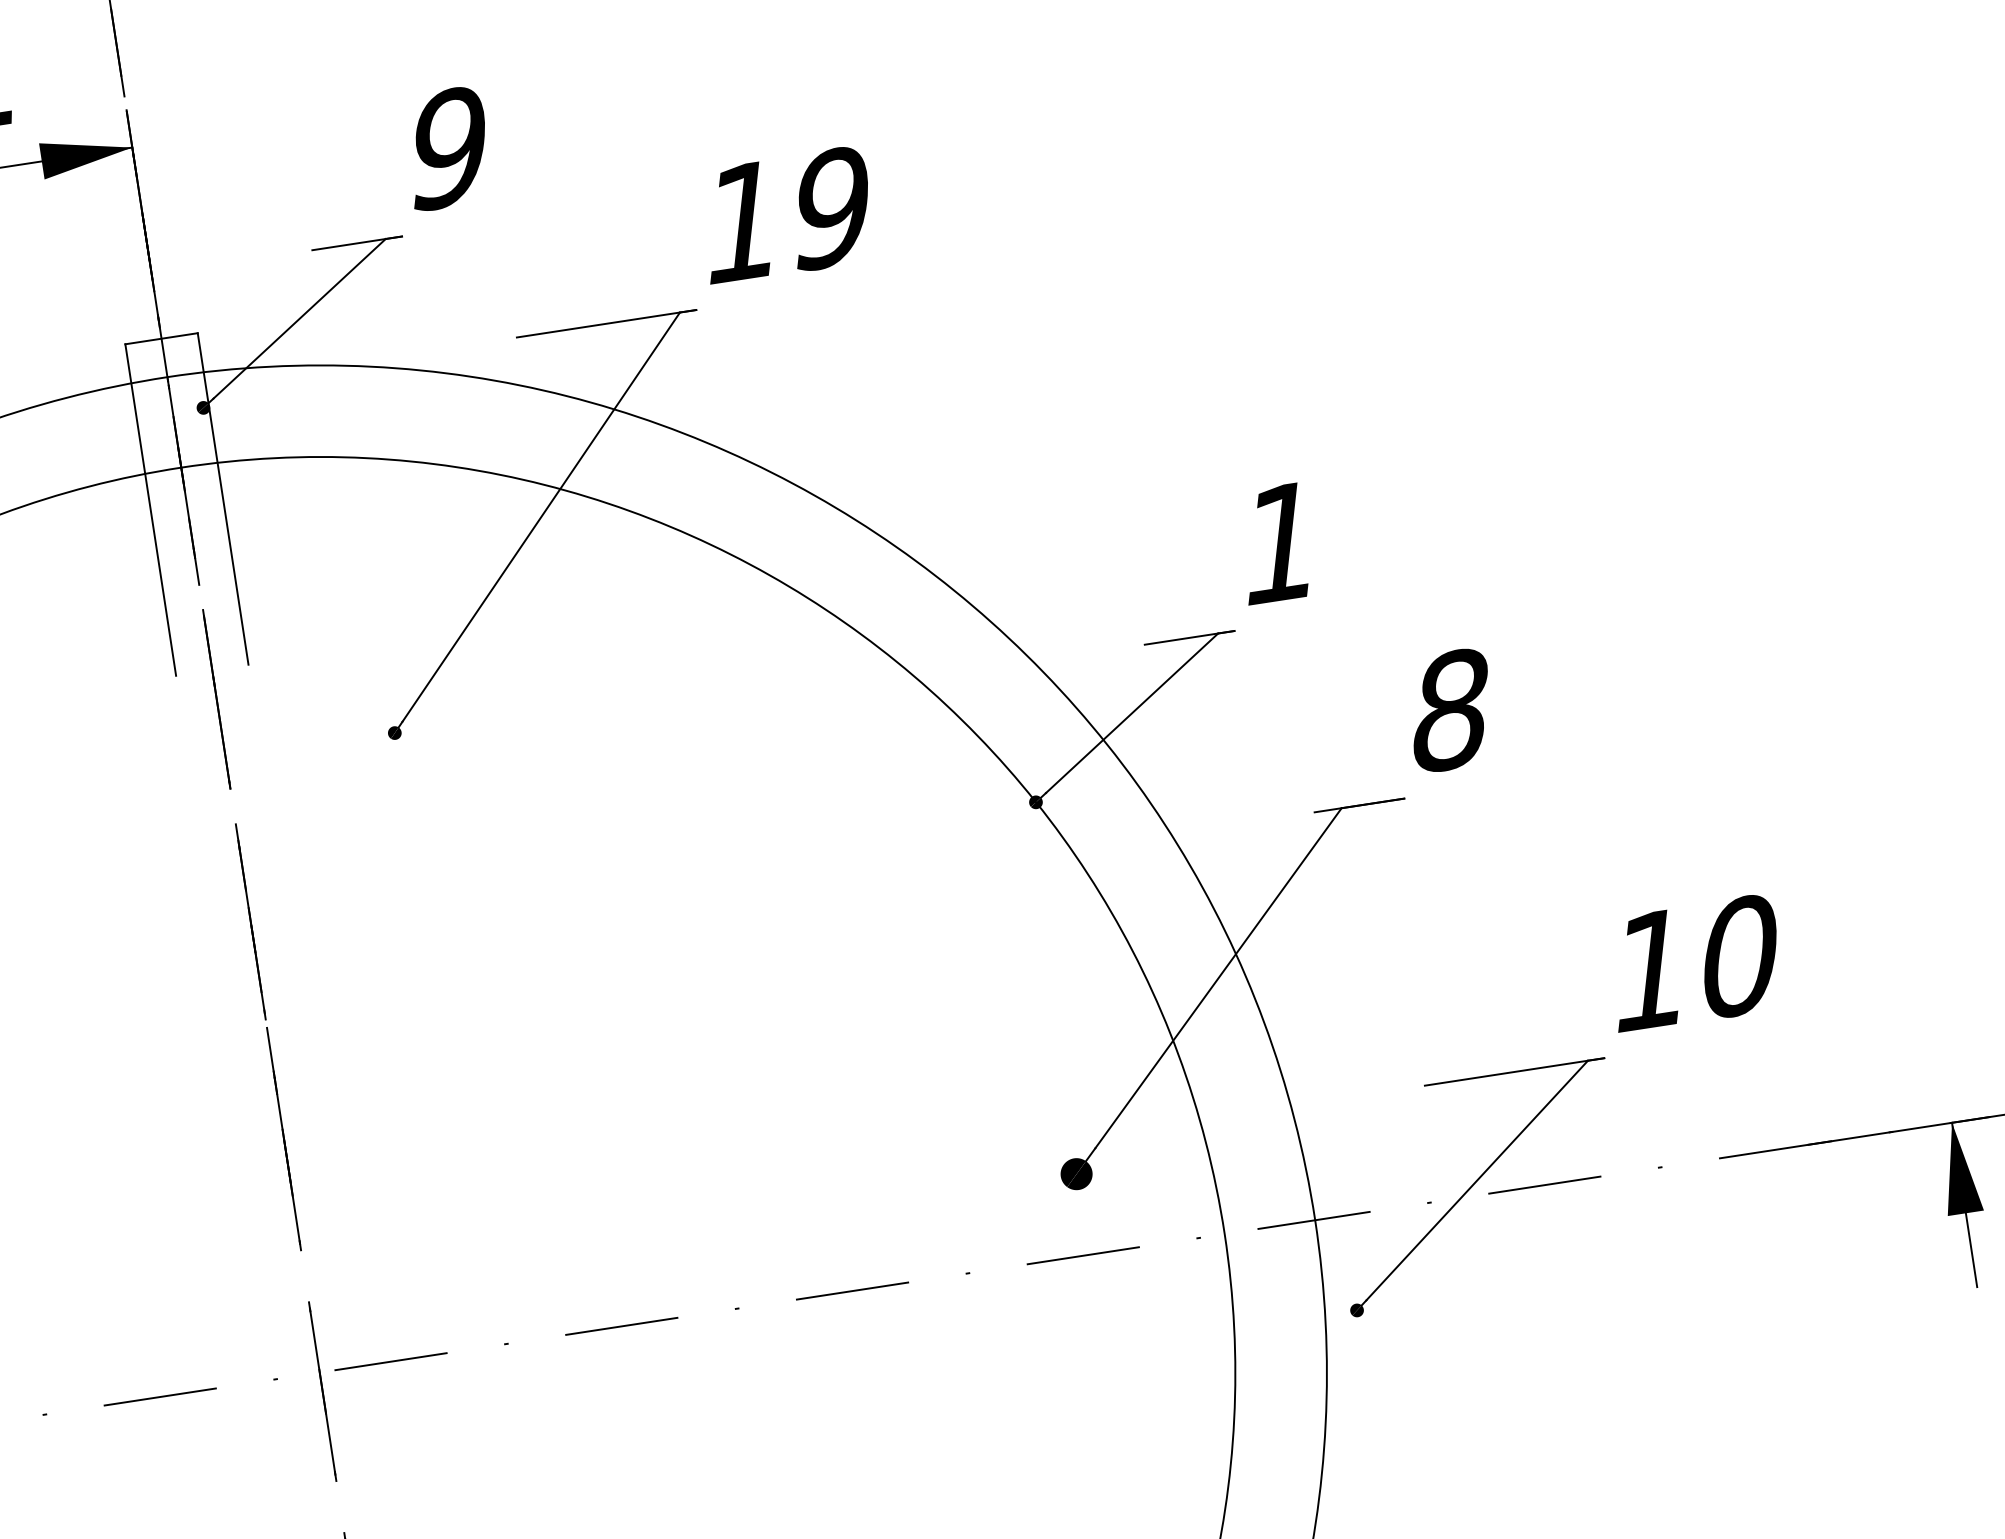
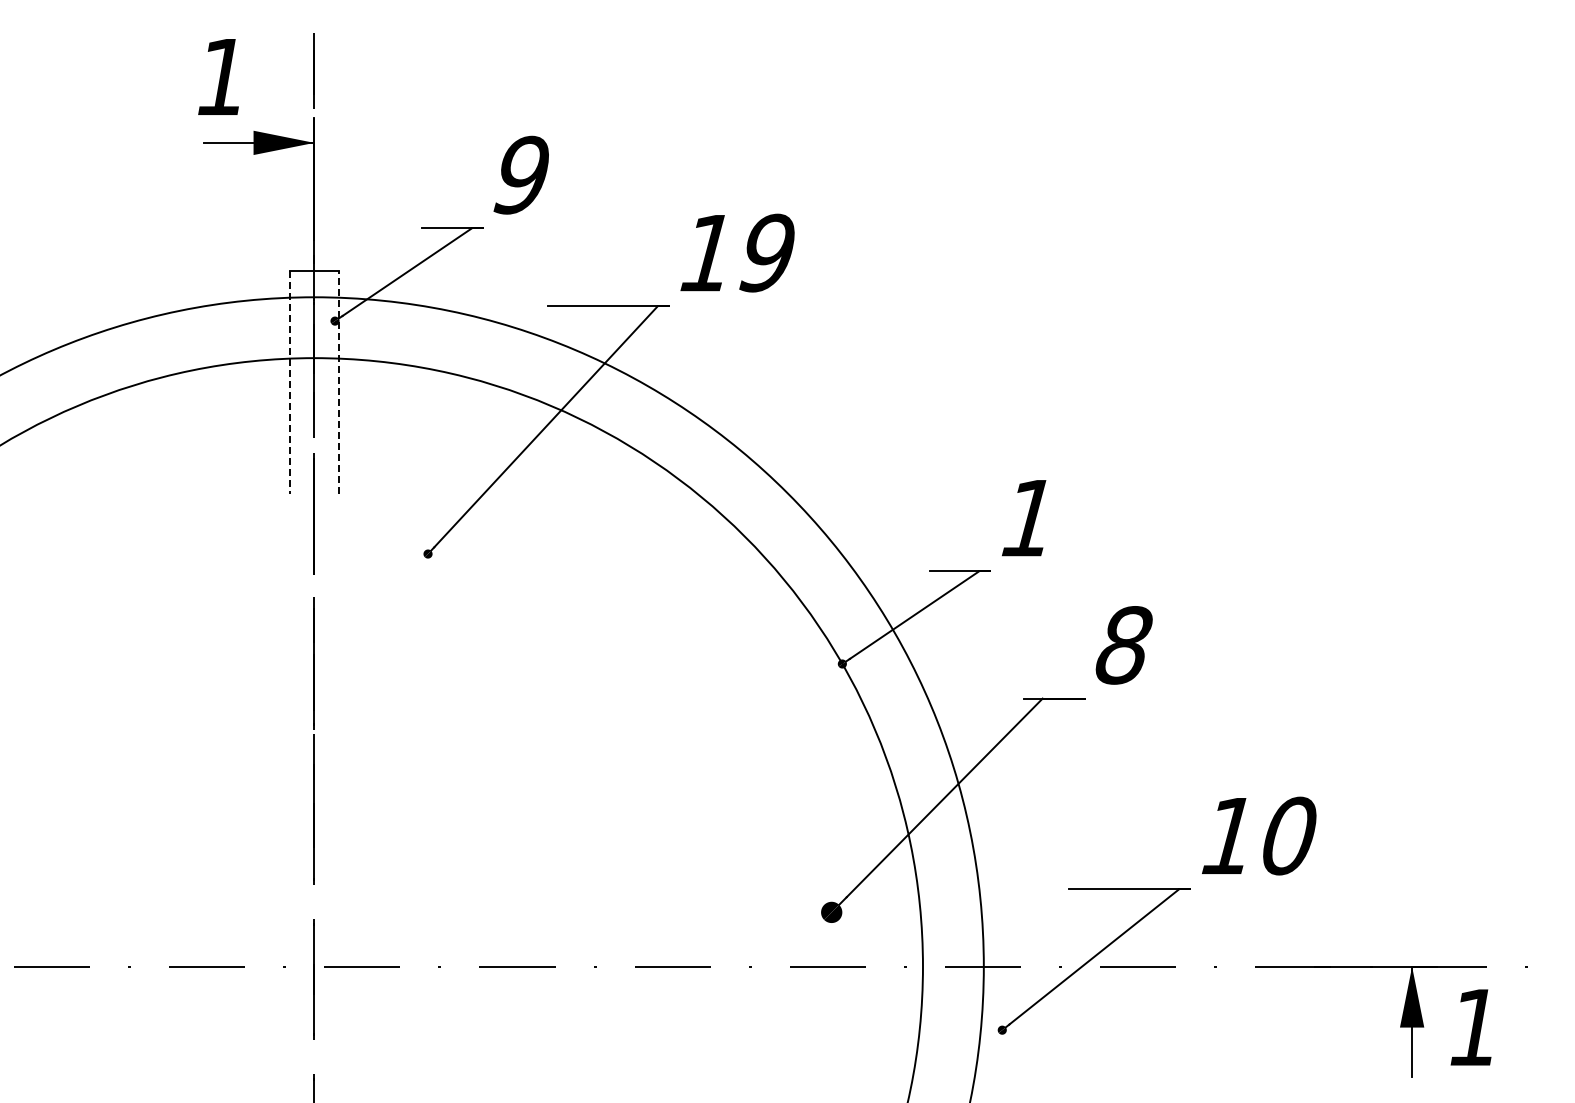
line: (222, 498) -> (338, 382), solid -> dashed
line: (151, 510) -> (290, 383), solid -> dashed

